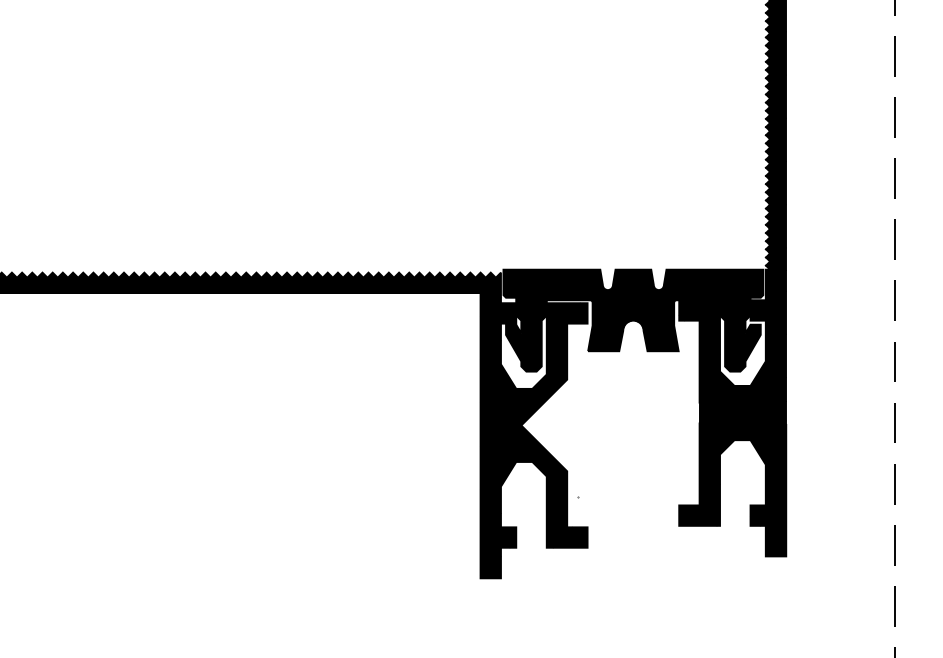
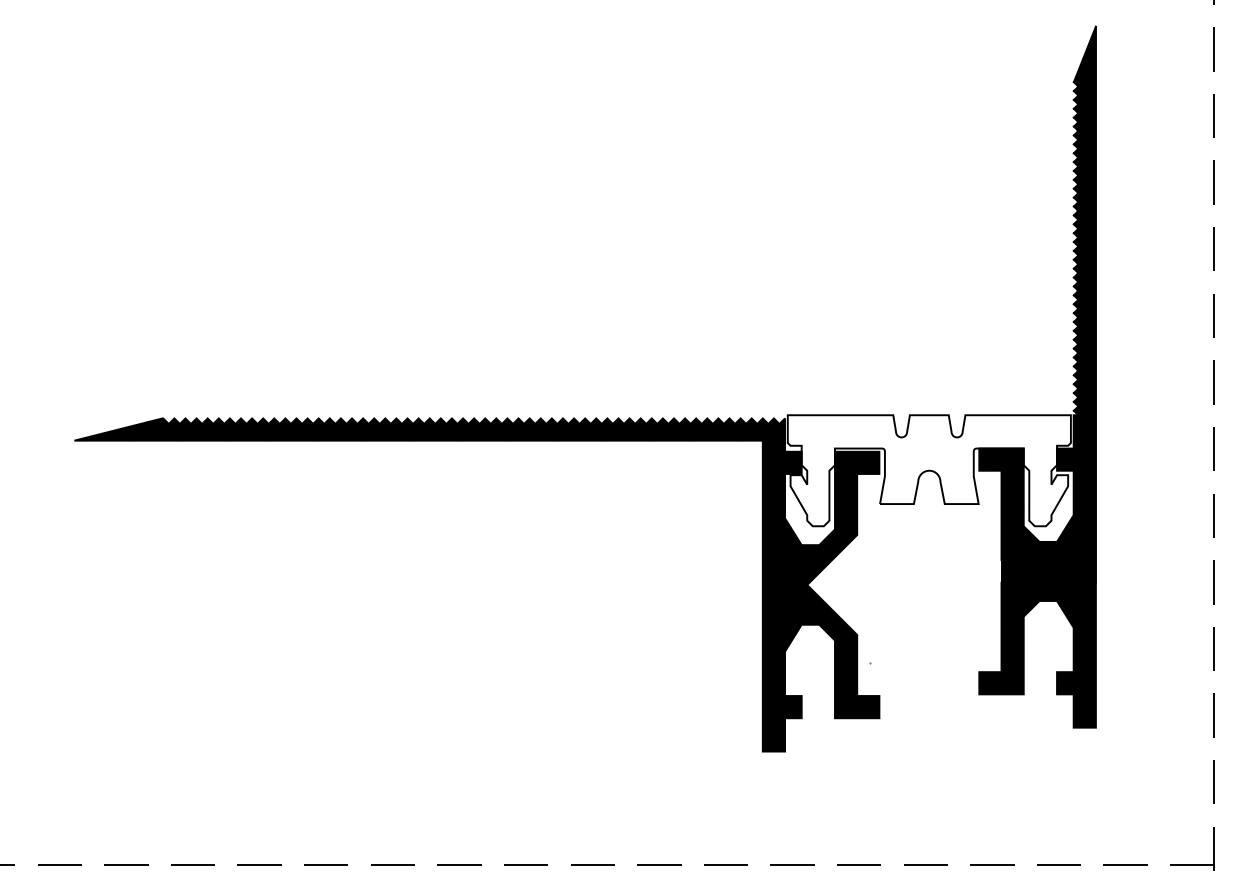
fill: (632, 320) -> (928, 470), removed

